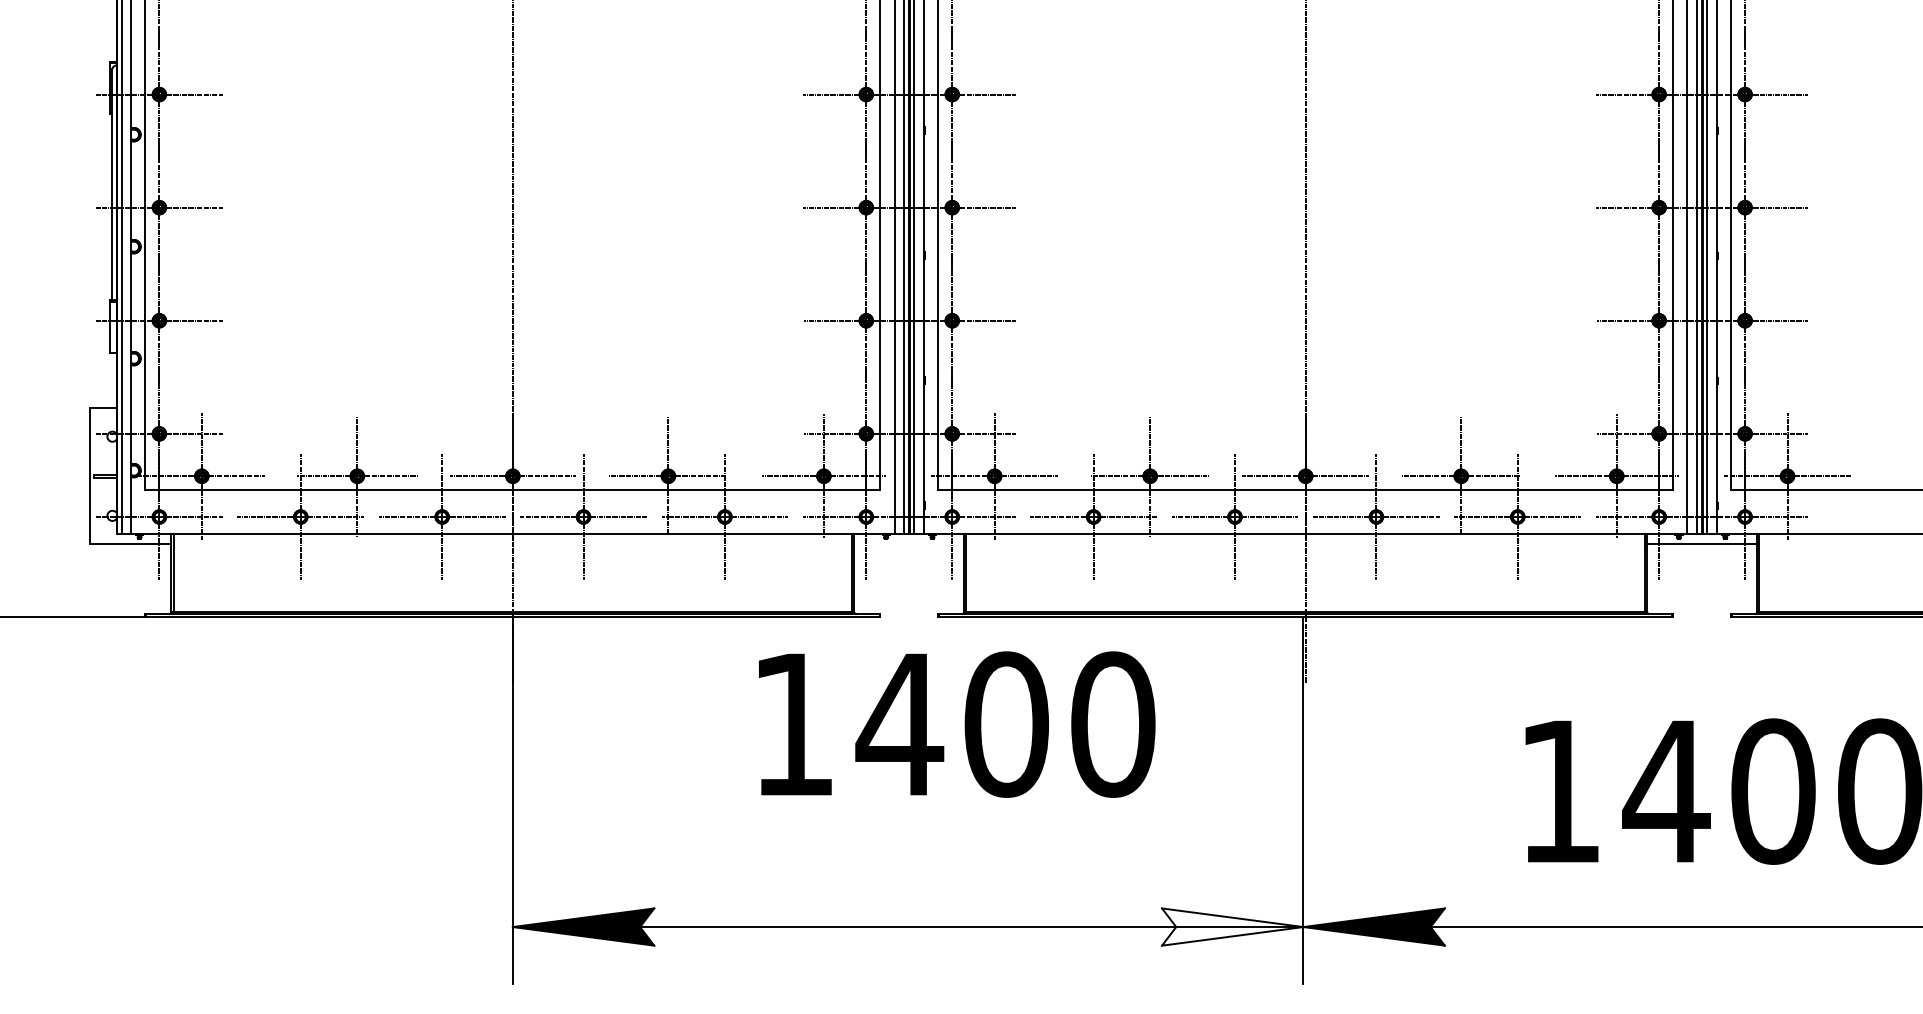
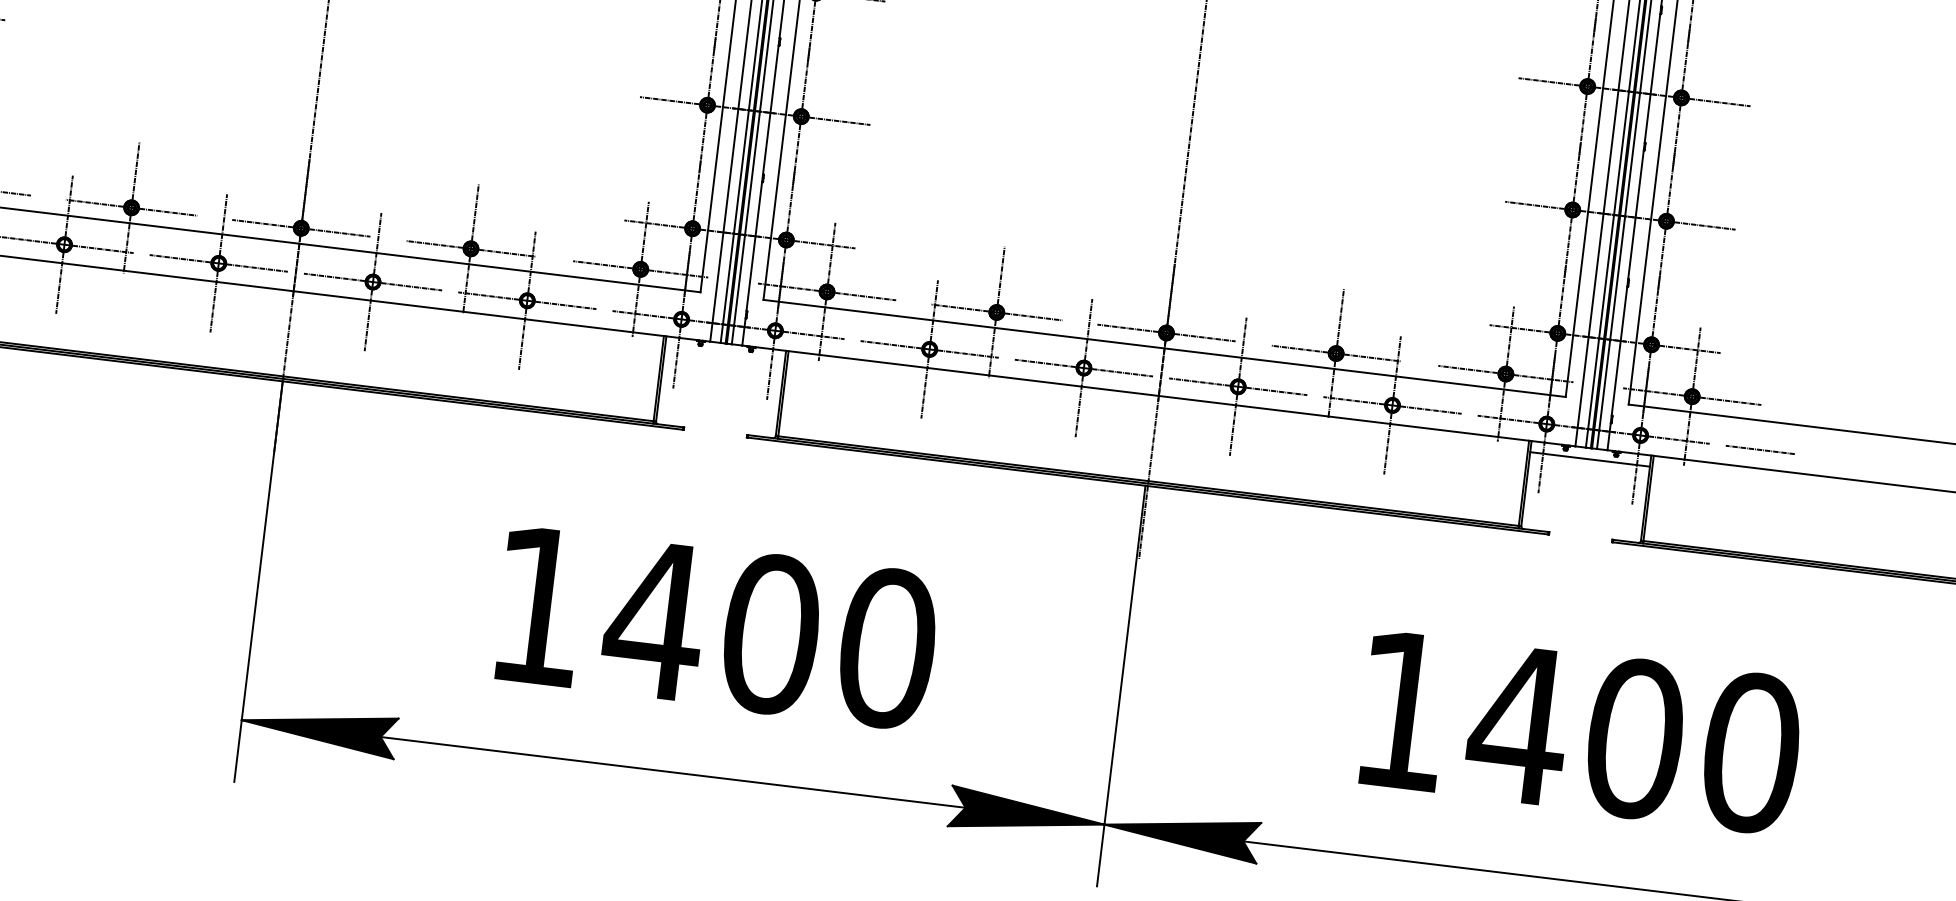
line: (1854, 517) -> (1759, 450), added
text: (957, 724) -> (717, 627), moved
fill: (1232, 926) -> (1027, 814), added

